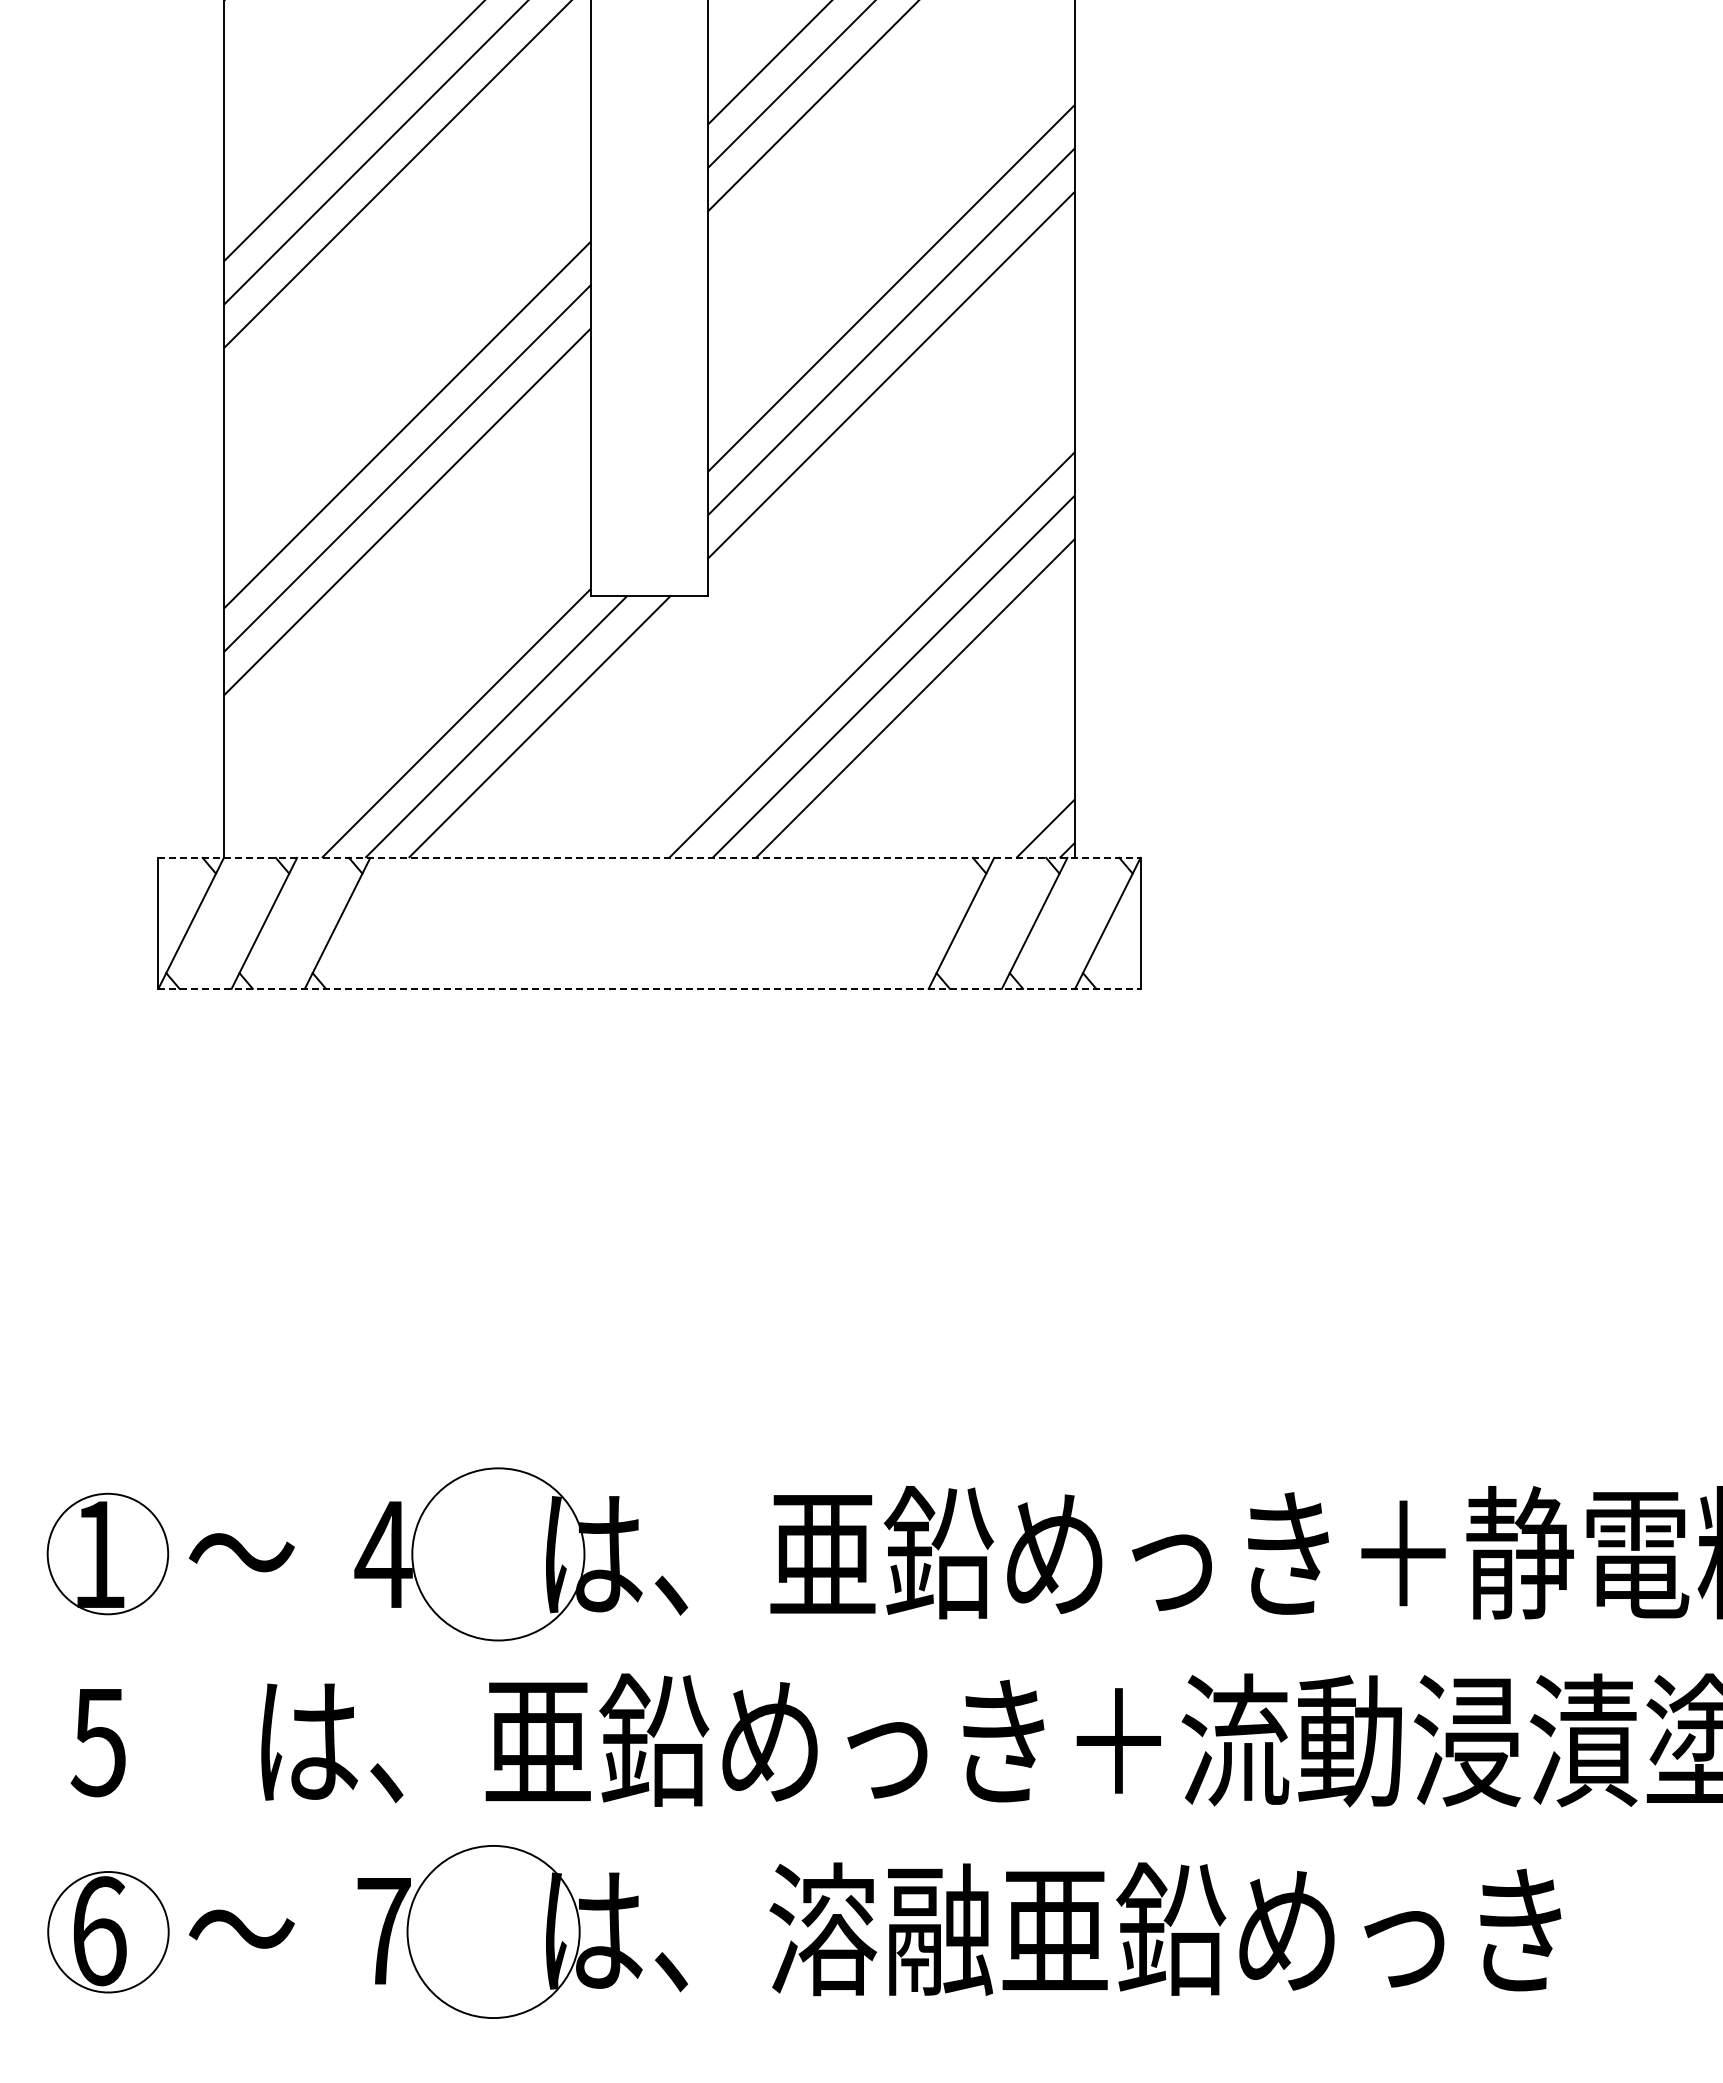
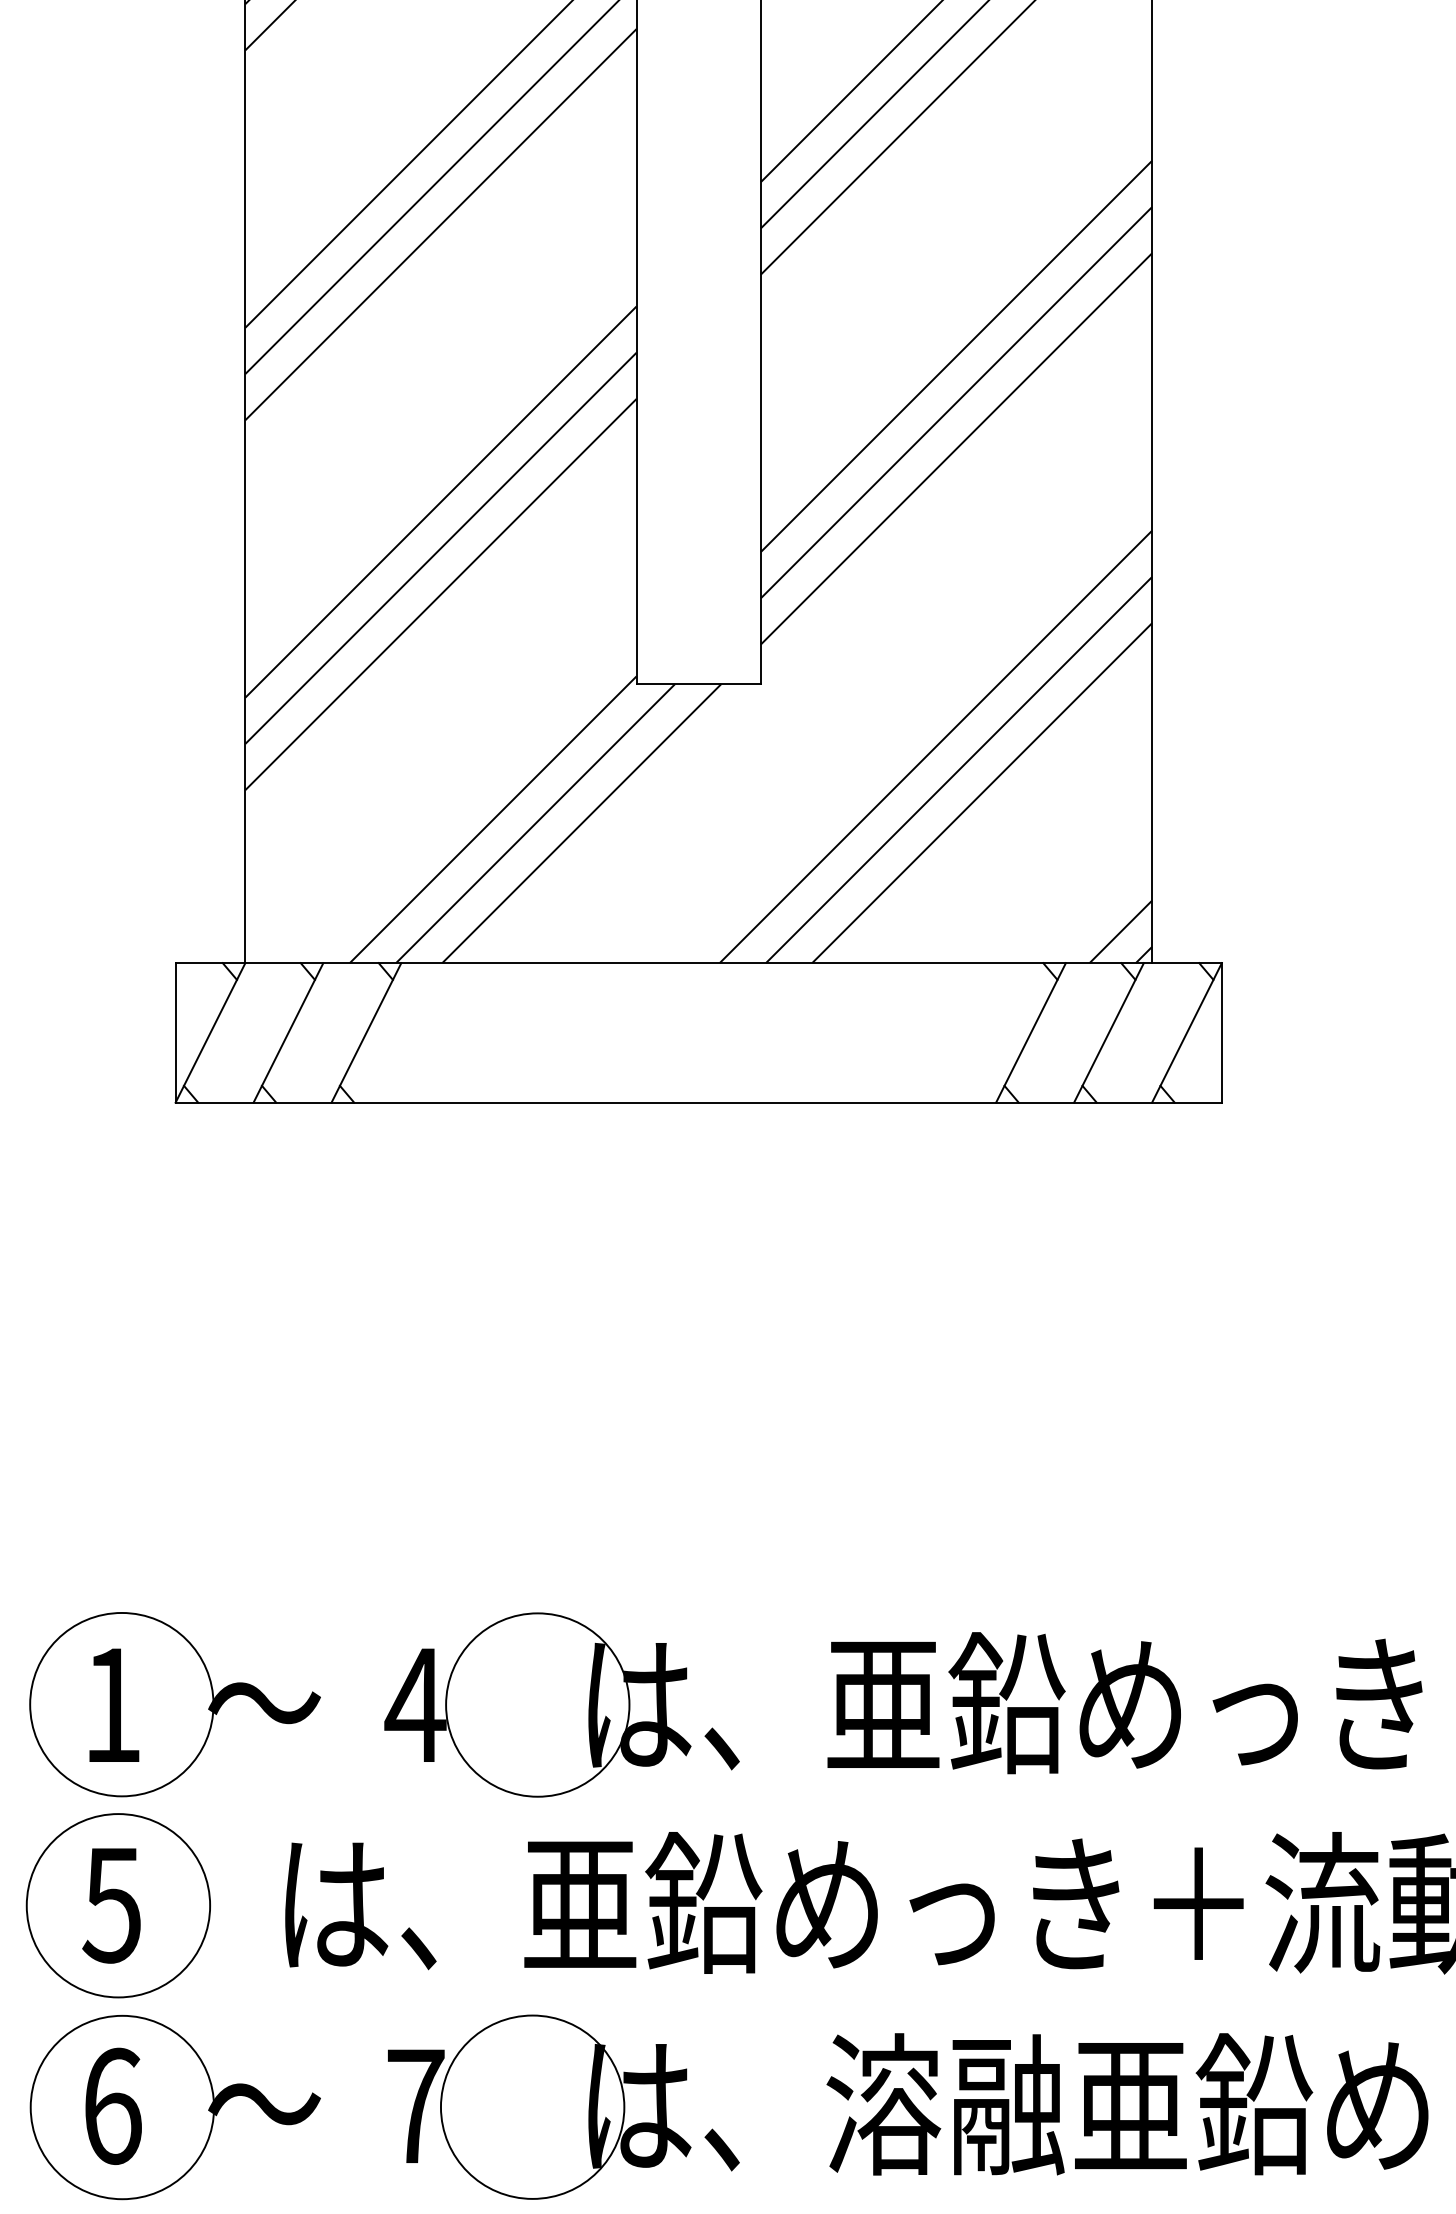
line: (650, 857) -> (699, 962), dashed -> solid
line: (650, 988) -> (699, 1102), dashed -> solid
circle: (107, 1553) -> (121, 1704), size x1.43
circle: (104, 1742) -> (118, 1905), added
circle: (108, 1932) -> (122, 2107), size x1.43

